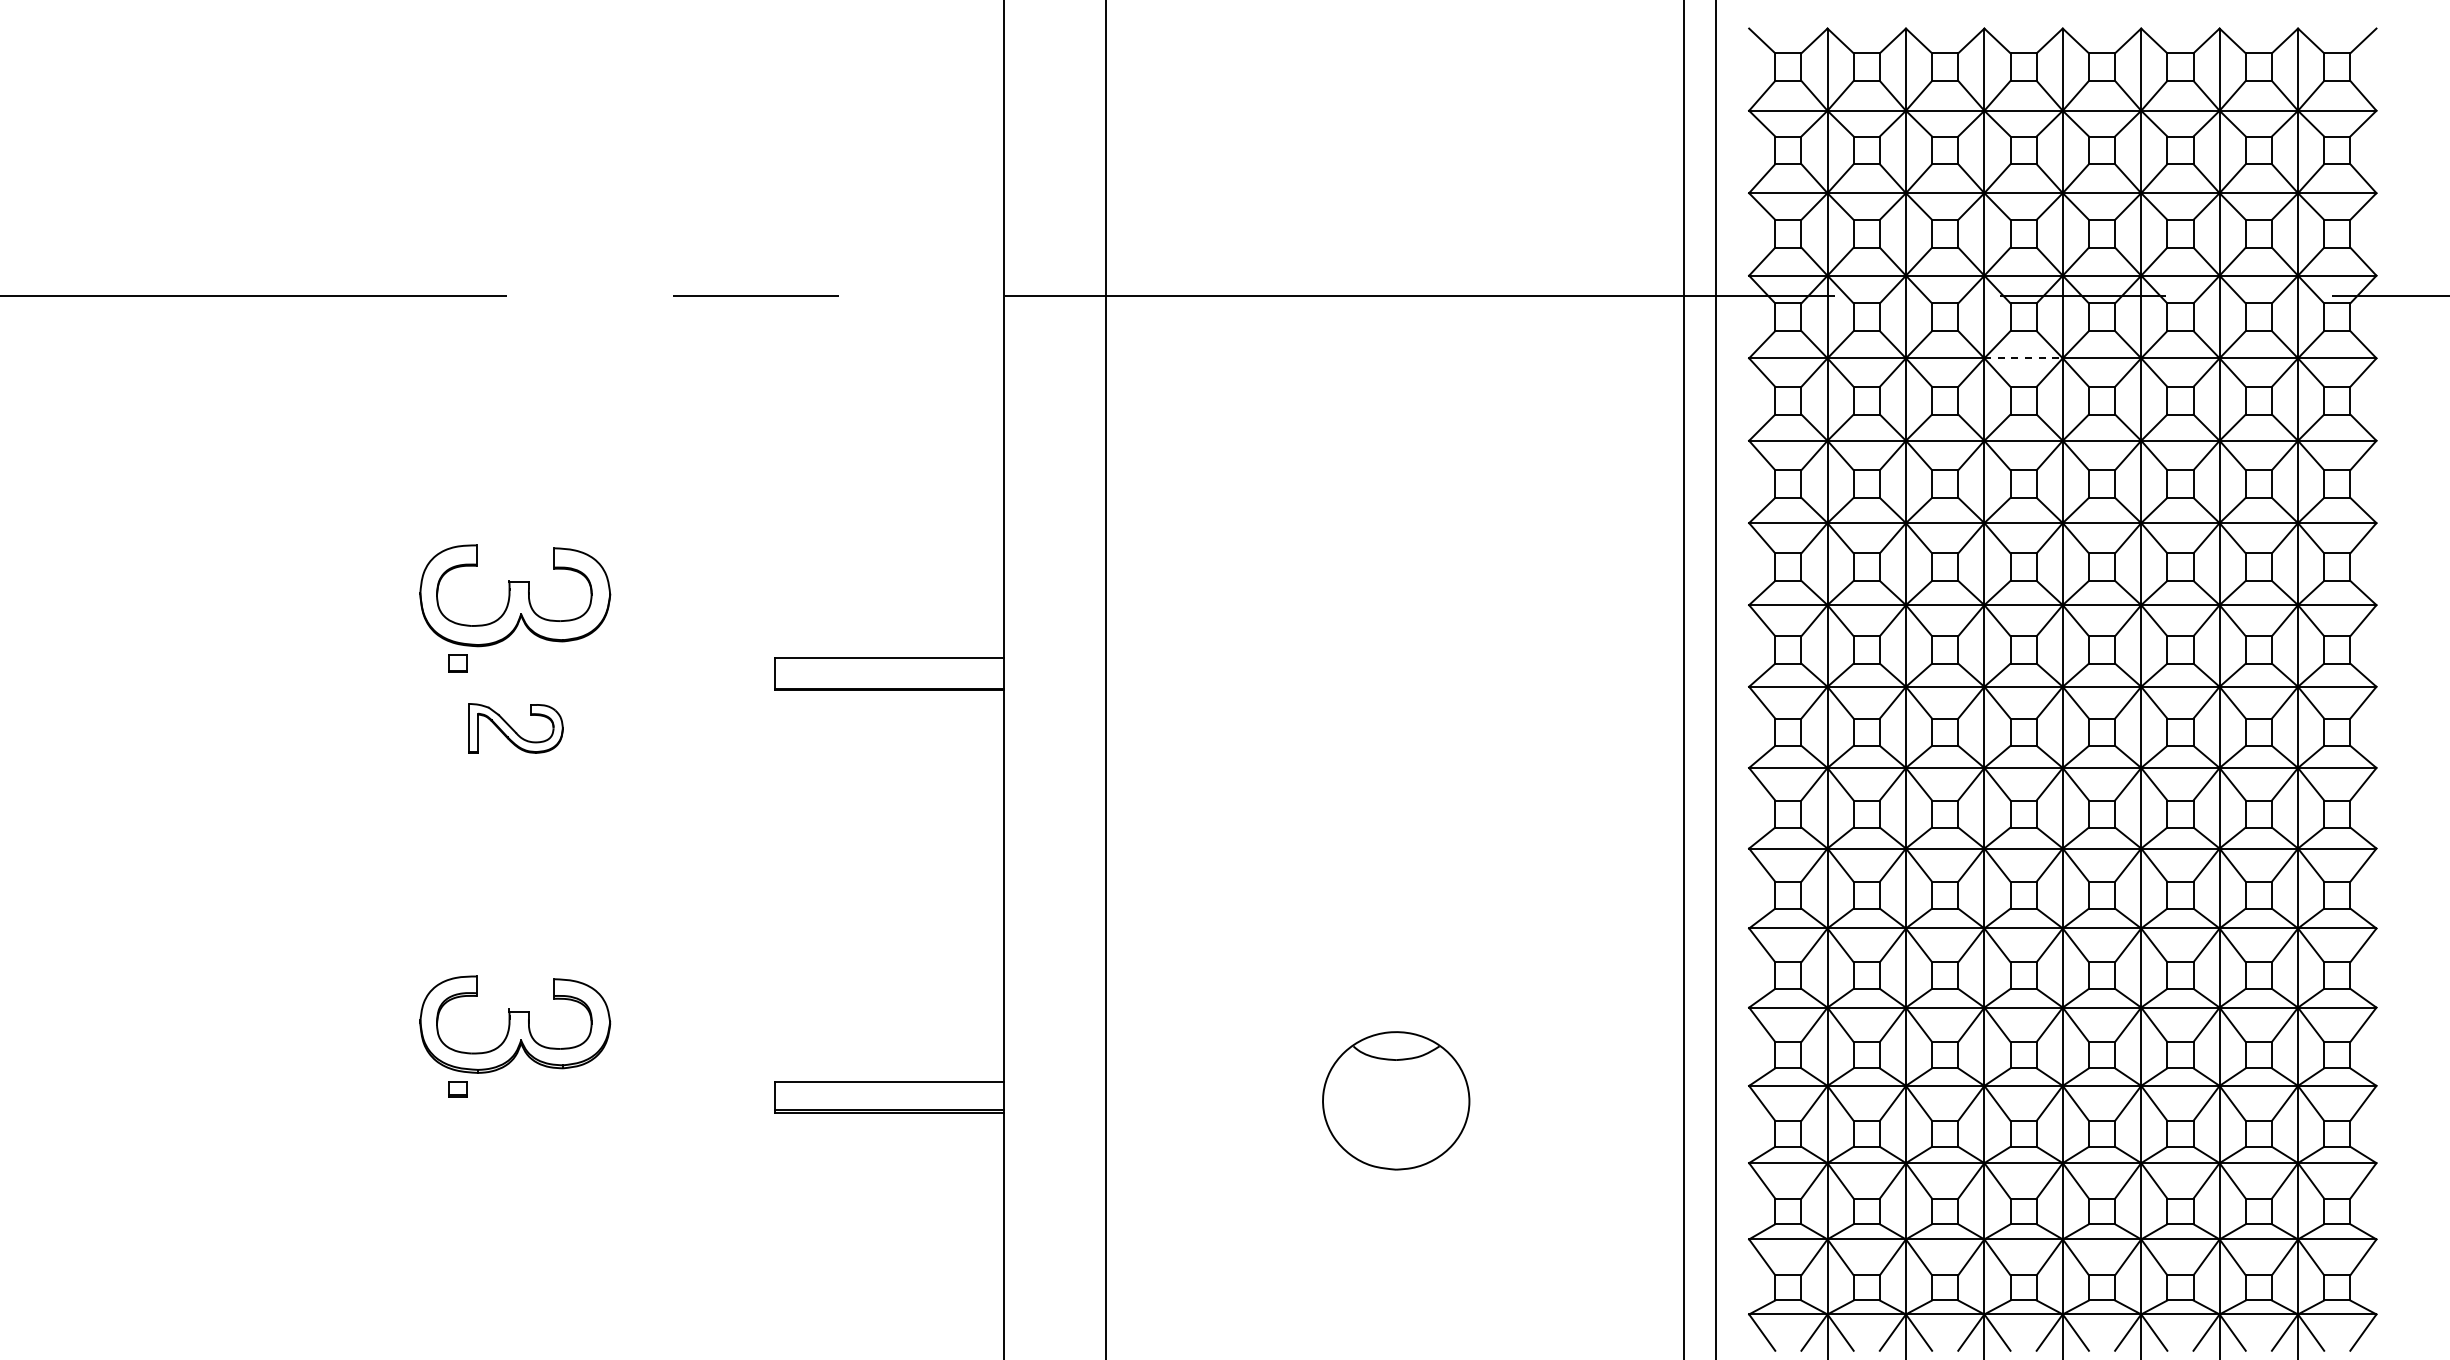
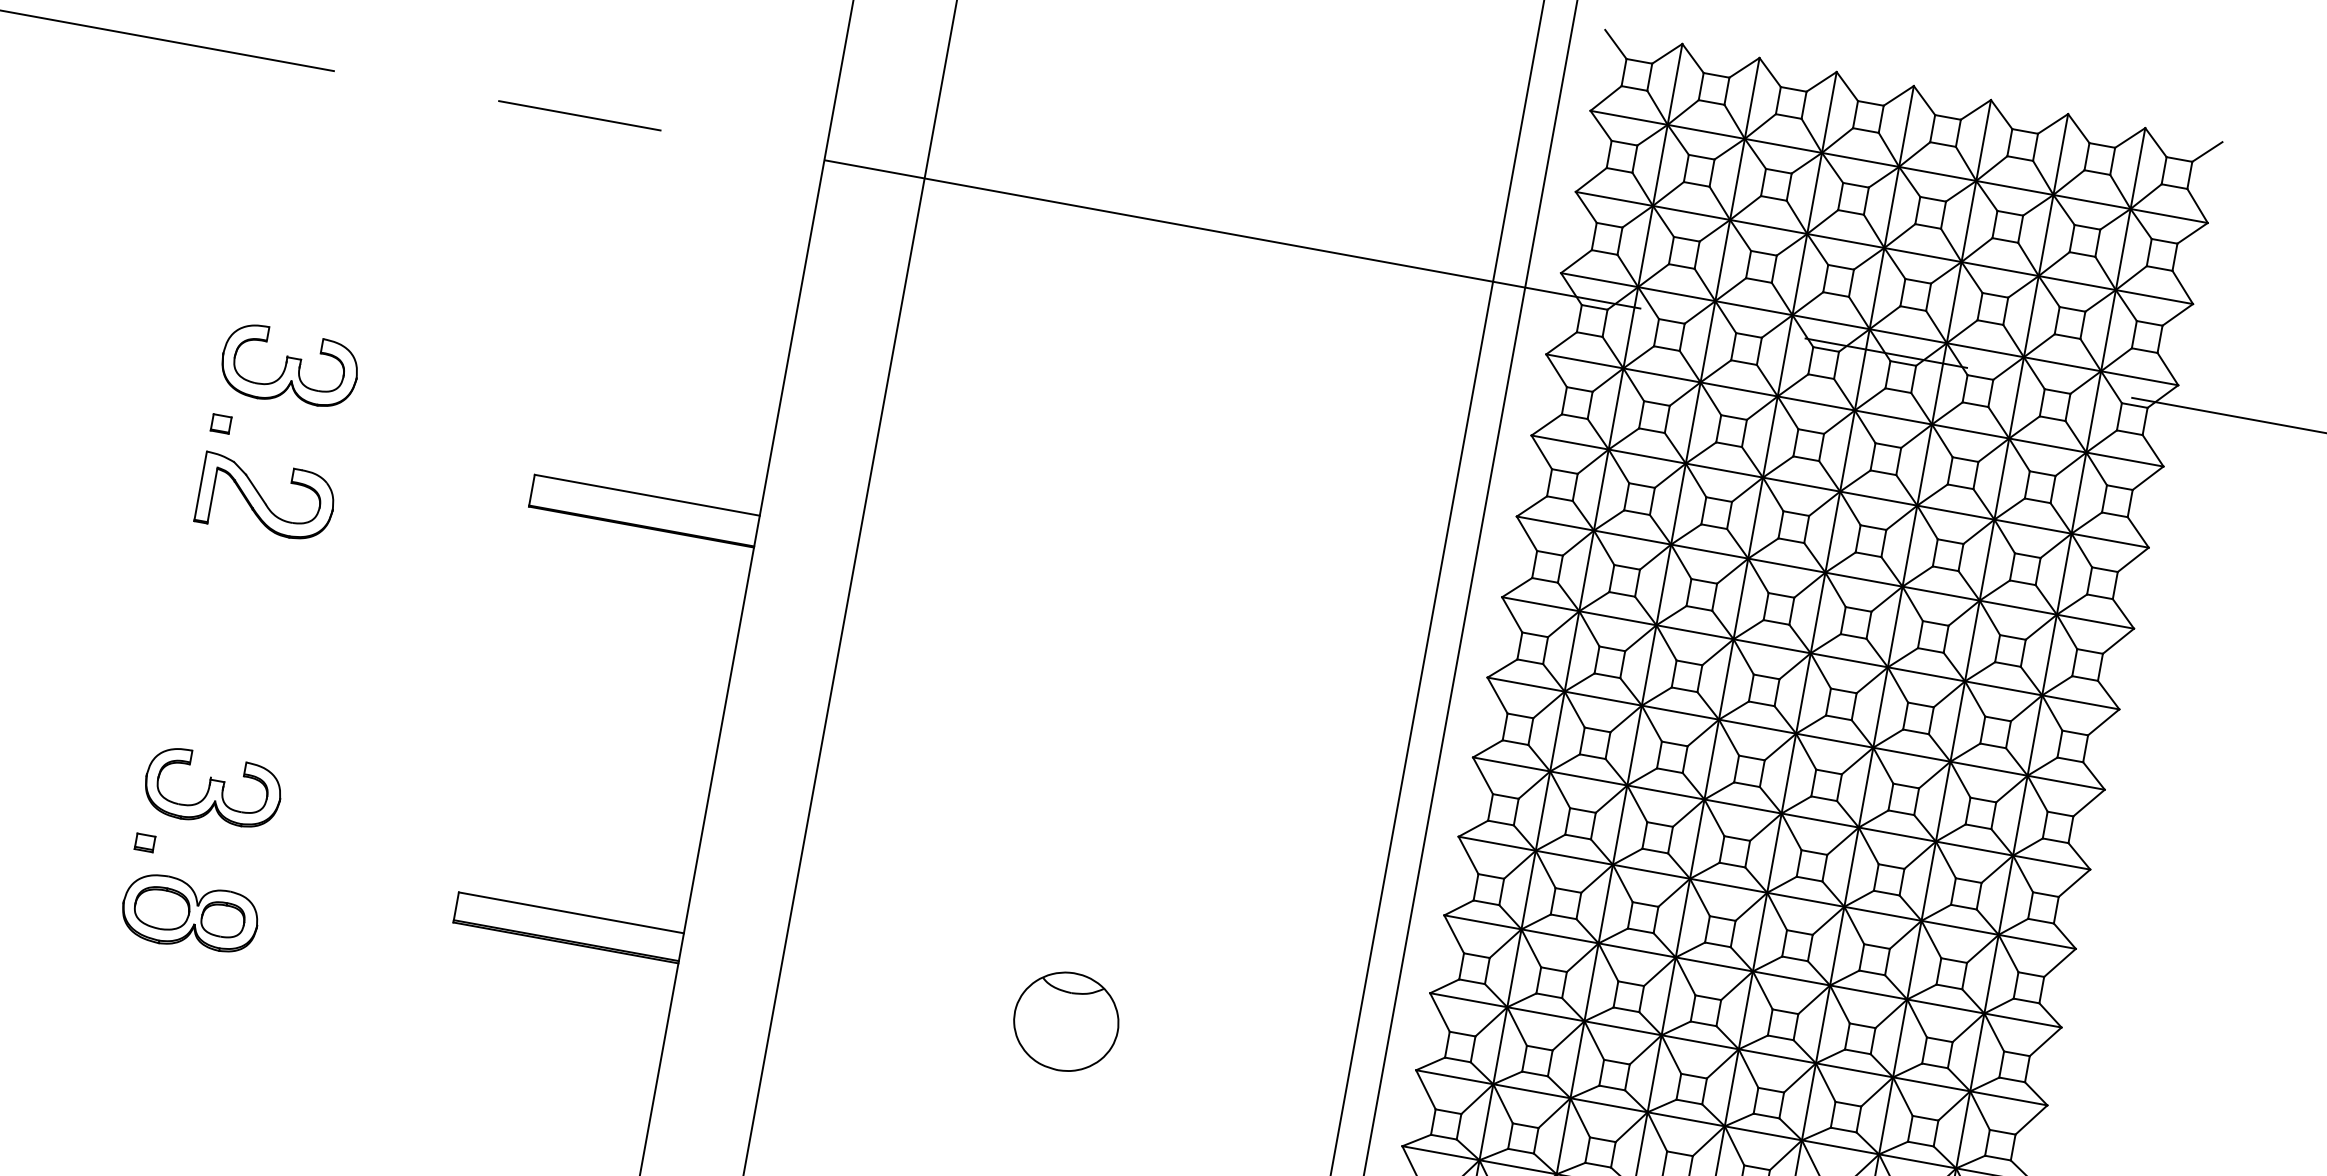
line: (2024, 358) -> (1817, 403), dashed -> solid
part: (514, 595) -> (289, 366), size x0.71
part: (515, 728) -> (266, 498), size x1.43
part: (514, 1024) -> (212, 789), size x0.71
part: (1396, 1100) -> (1066, 1021), size x0.71
part: (514, 1151) -> (189, 914), added

